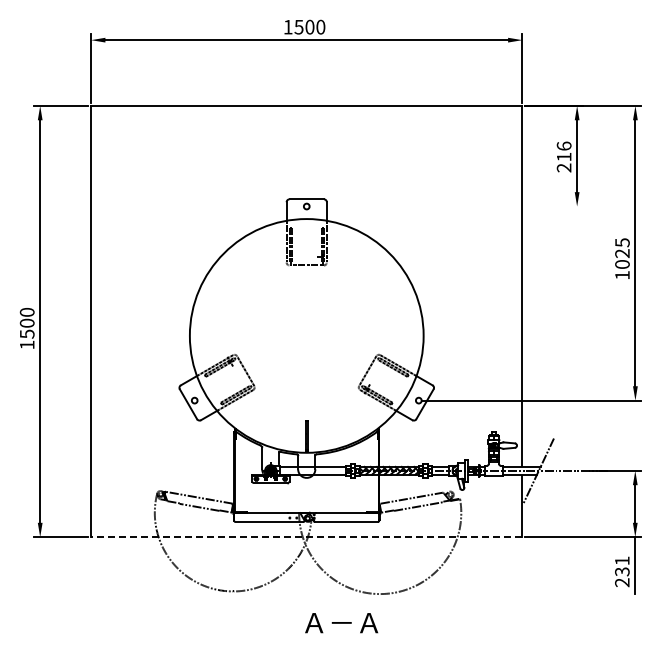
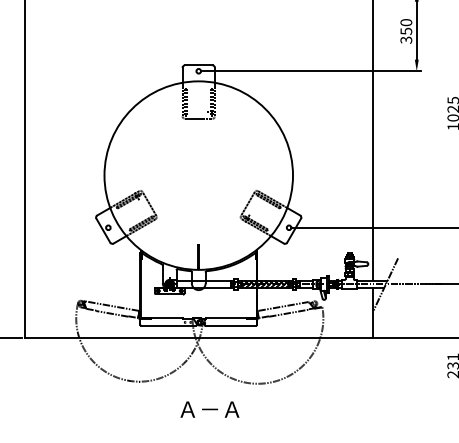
text: (563, 156) -> (405, 30), 216 -> 350
line: (445, 206) -> (310, 71), added
line: (306, 537) -> (198, 338), dashed -> solid
text: (341, 623) -> (209, 409), moved

